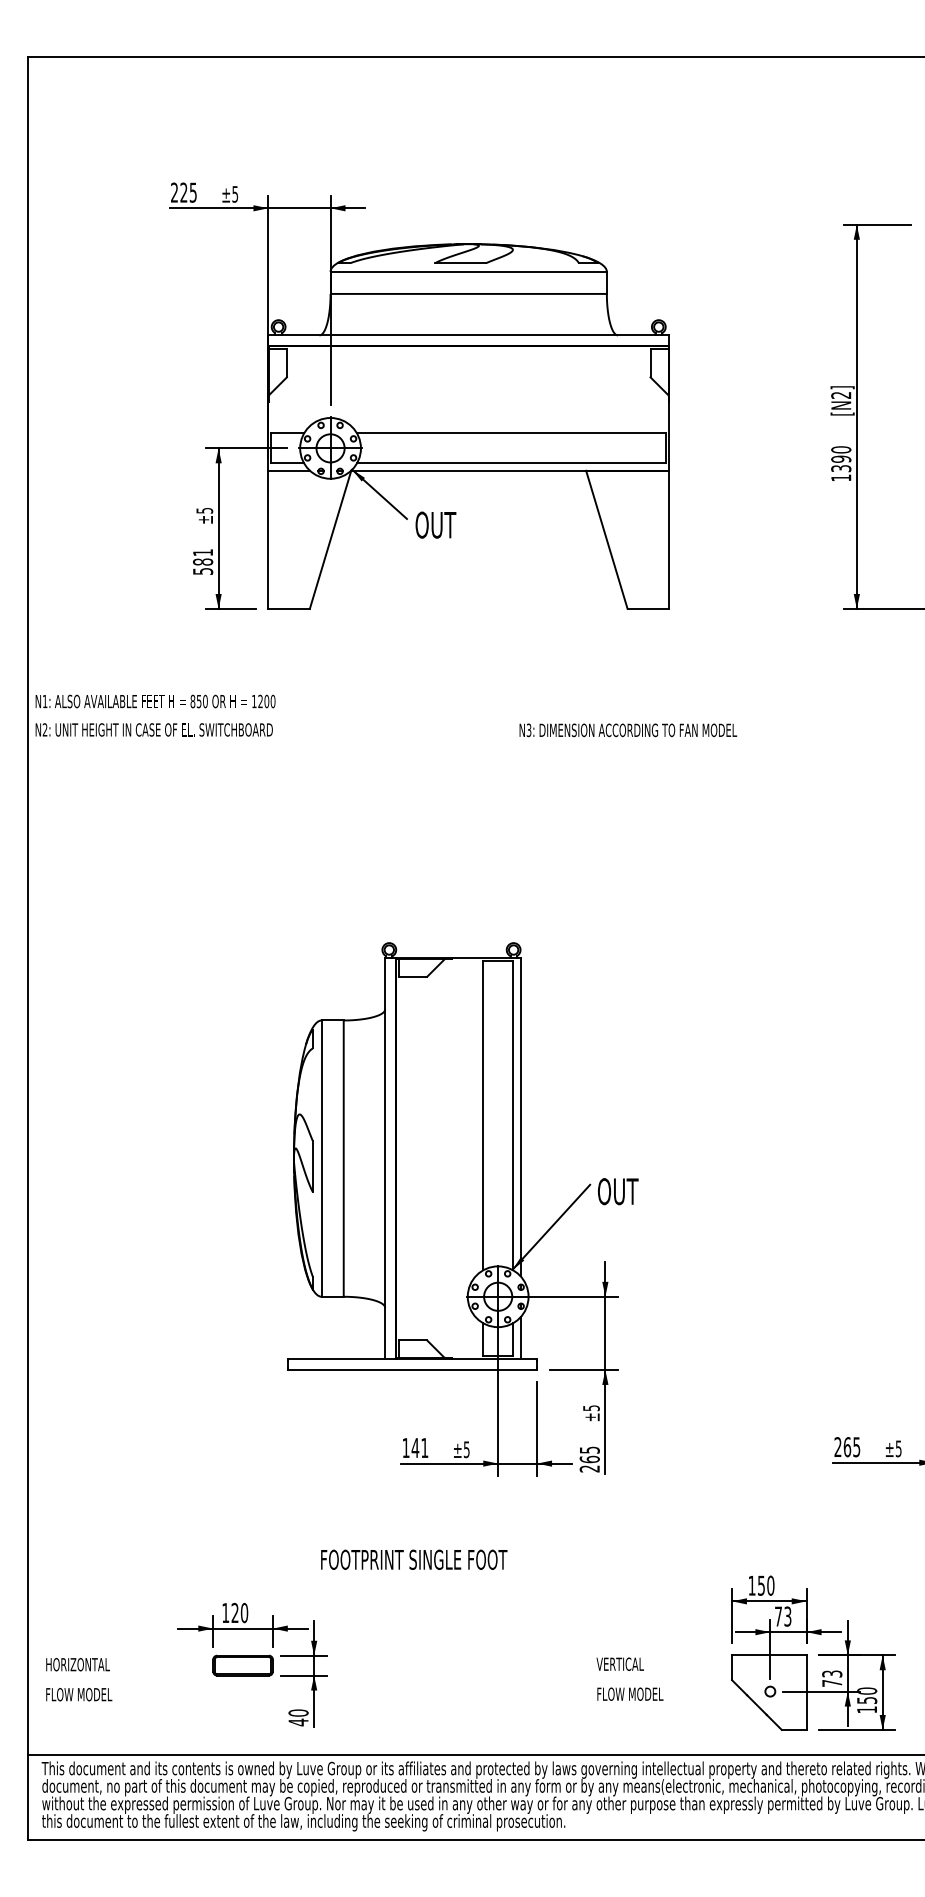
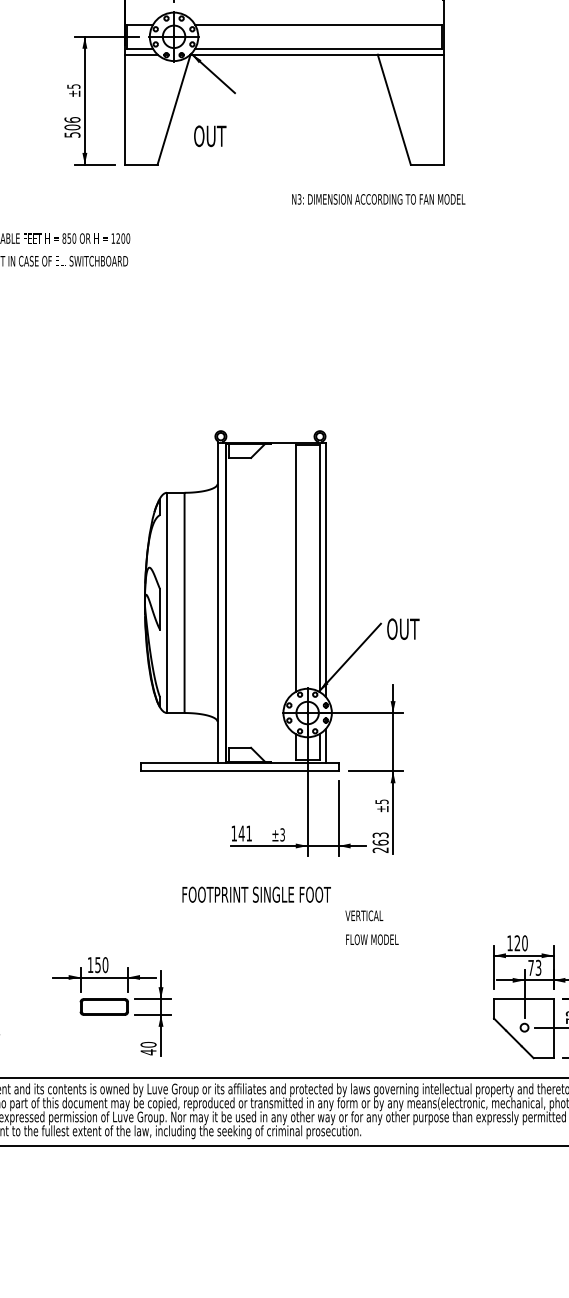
text: (435, 524) -> (209, 135), moved
text: (203, 557) -> (72, 123), 581 -> 506
text: (628, 730) -> (378, 199), moved
text: (466, 1449) -> (282, 834), ±5 -> ±3
text: (588, 1449) -> (379, 834), 265 -> 263
text: (414, 1559) -> (256, 894), moved
text: (761, 1585) -> (517, 943), 150 -> 120
text: (234, 1612) -> (97, 964), 120 -> 150
text: (629, 1678) -> (371, 927), moved

